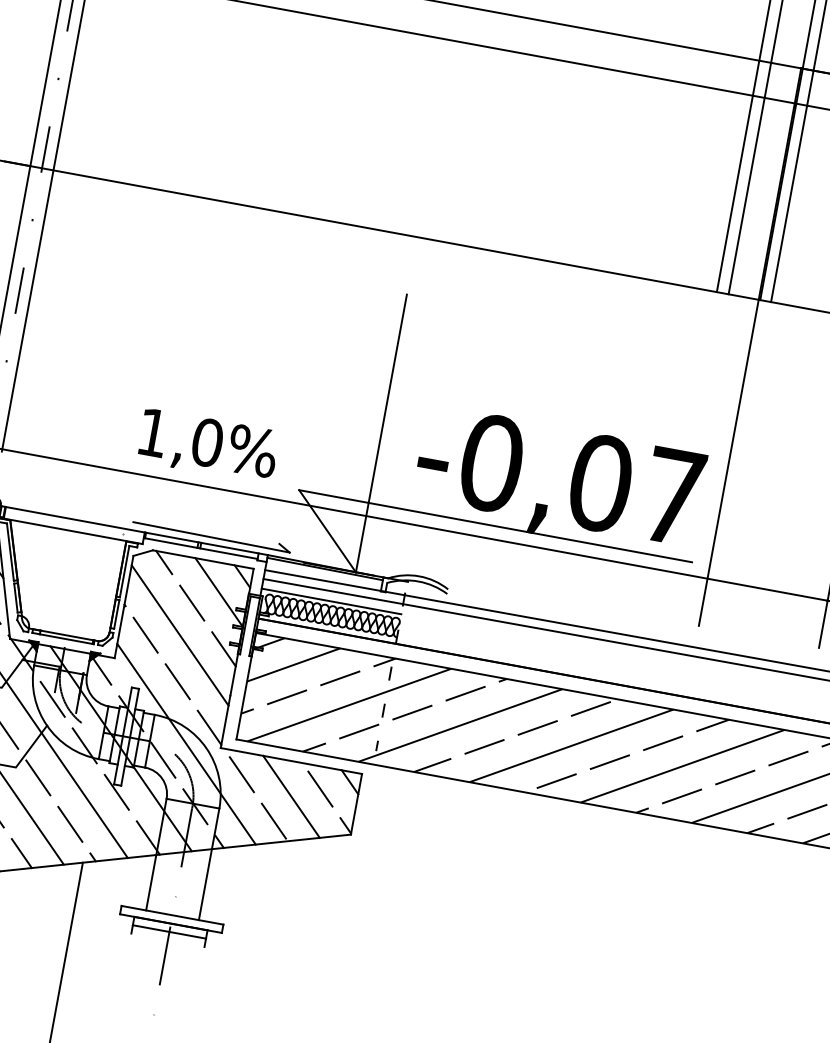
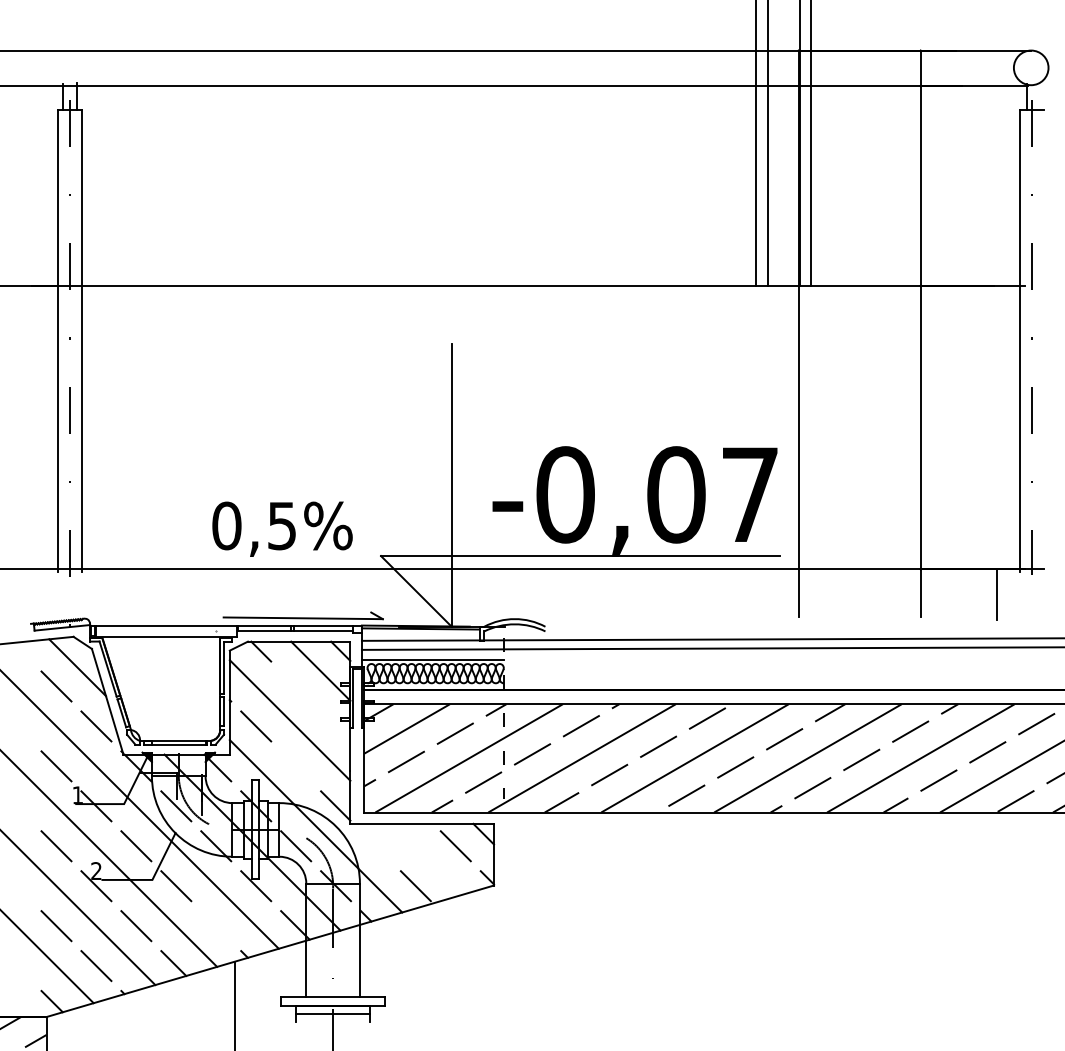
text: (180, 437) -> (254, 525), 1,0%%% -> 0,5%%%
line: (192, 603) -> (296, 686), removed
line: (223, 648) -> (335, 725), removed
line: (178, 681) -> (296, 766), removed
line: (241, 774) -> (375, 846), removed
line: (291, 796) -> (428, 858), removed
line: (70, 824) -> (216, 926), removed

